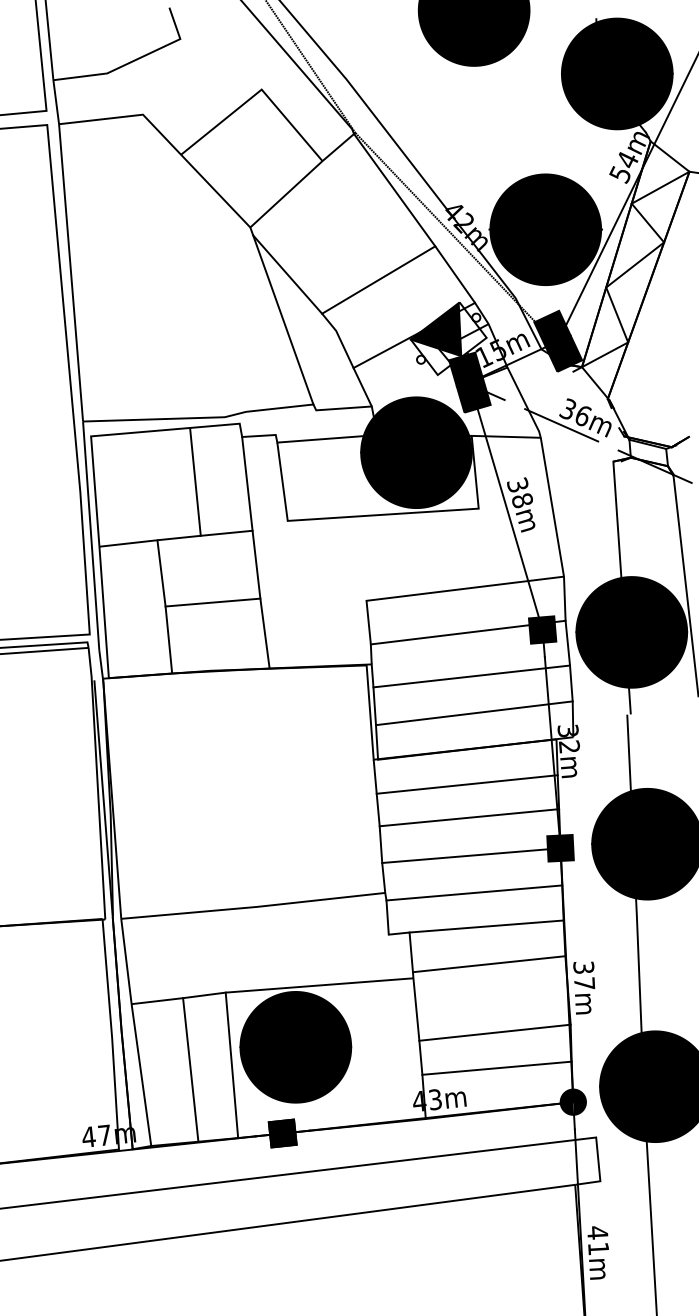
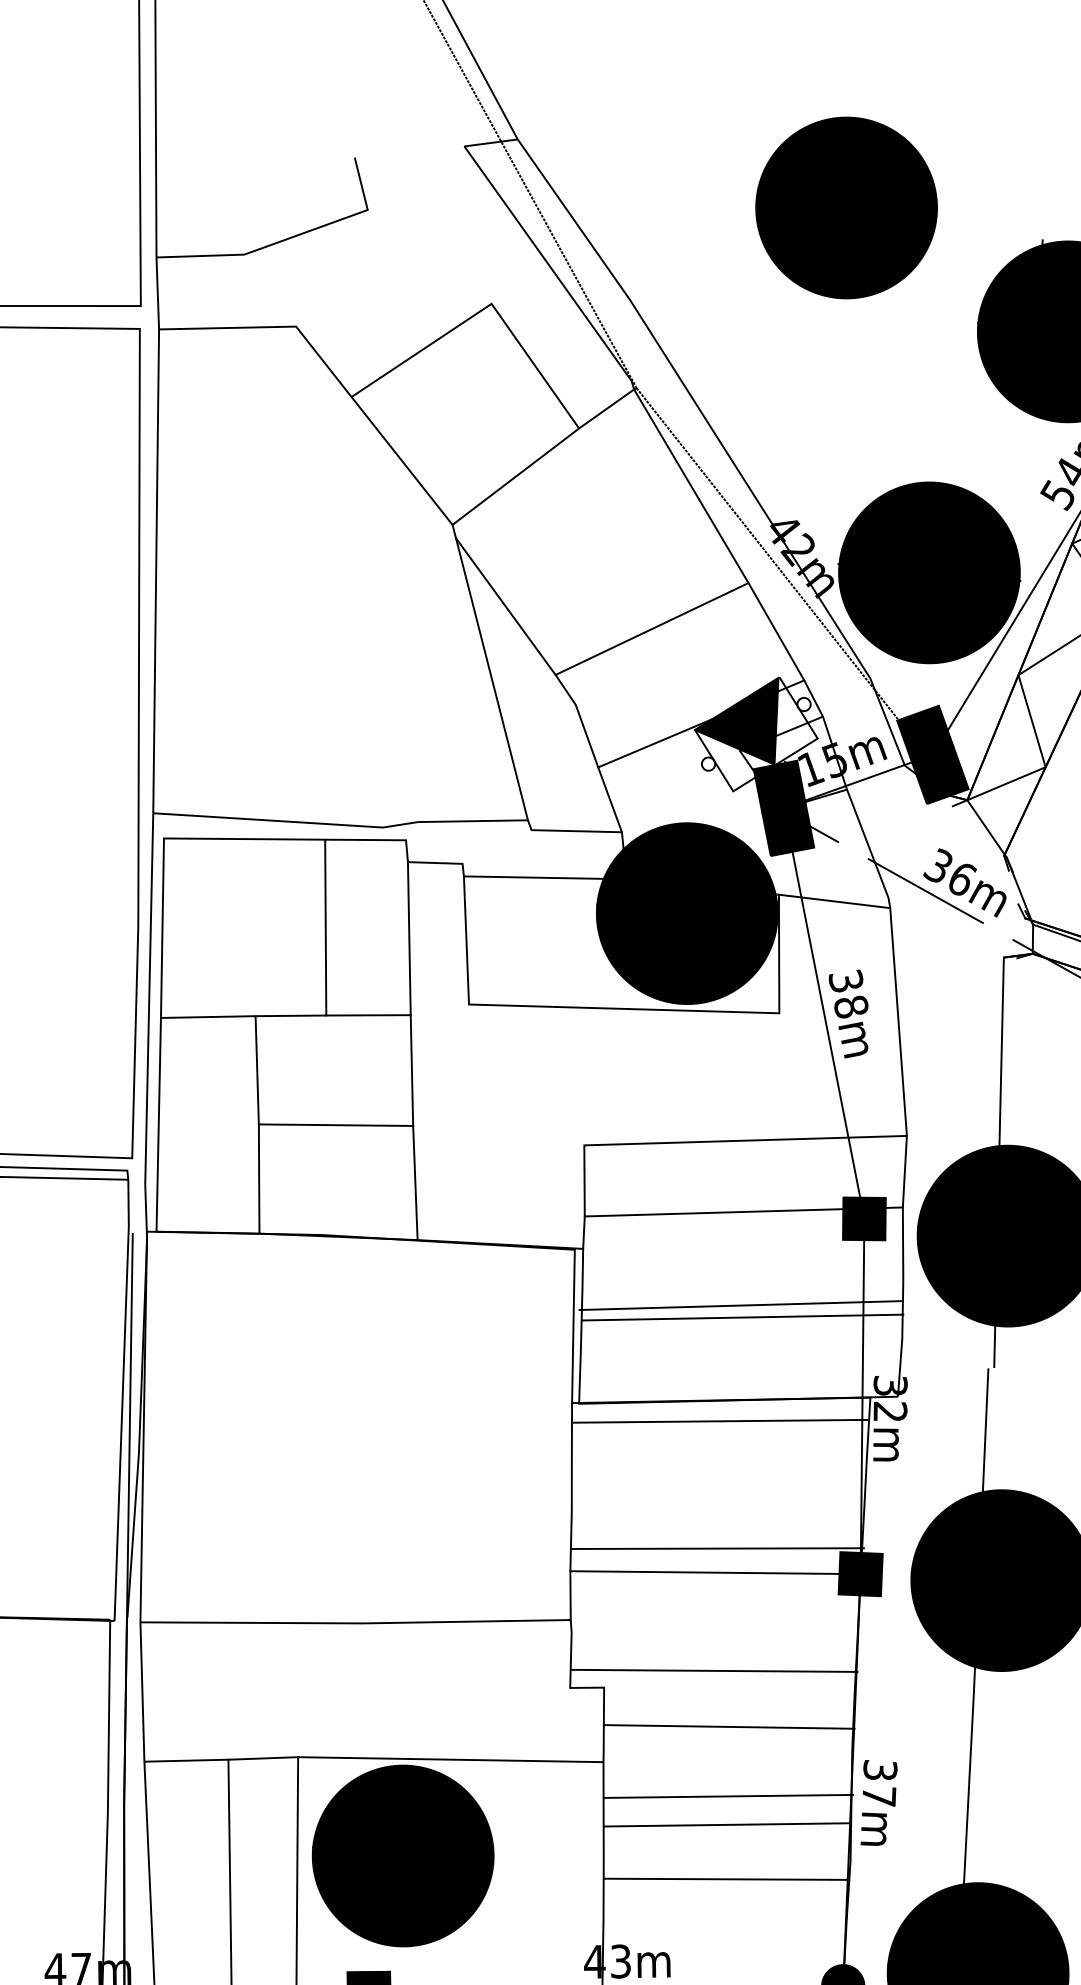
line: (471, 676) -> (742, 1317), moved
line: (473, 713) -> (738, 1305), moved
line: (466, 784) -> (718, 1421), moved
line: (469, 817) -> (717, 1548), moved
line: (474, 892) -> (714, 1670), moved
line: (486, 926) -> (729, 1726), moved
line: (488, 964) -> (727, 1796), moved
line: (494, 1032) -> (726, 1824), moved
line: (496, 1067) -> (724, 1878), moved

